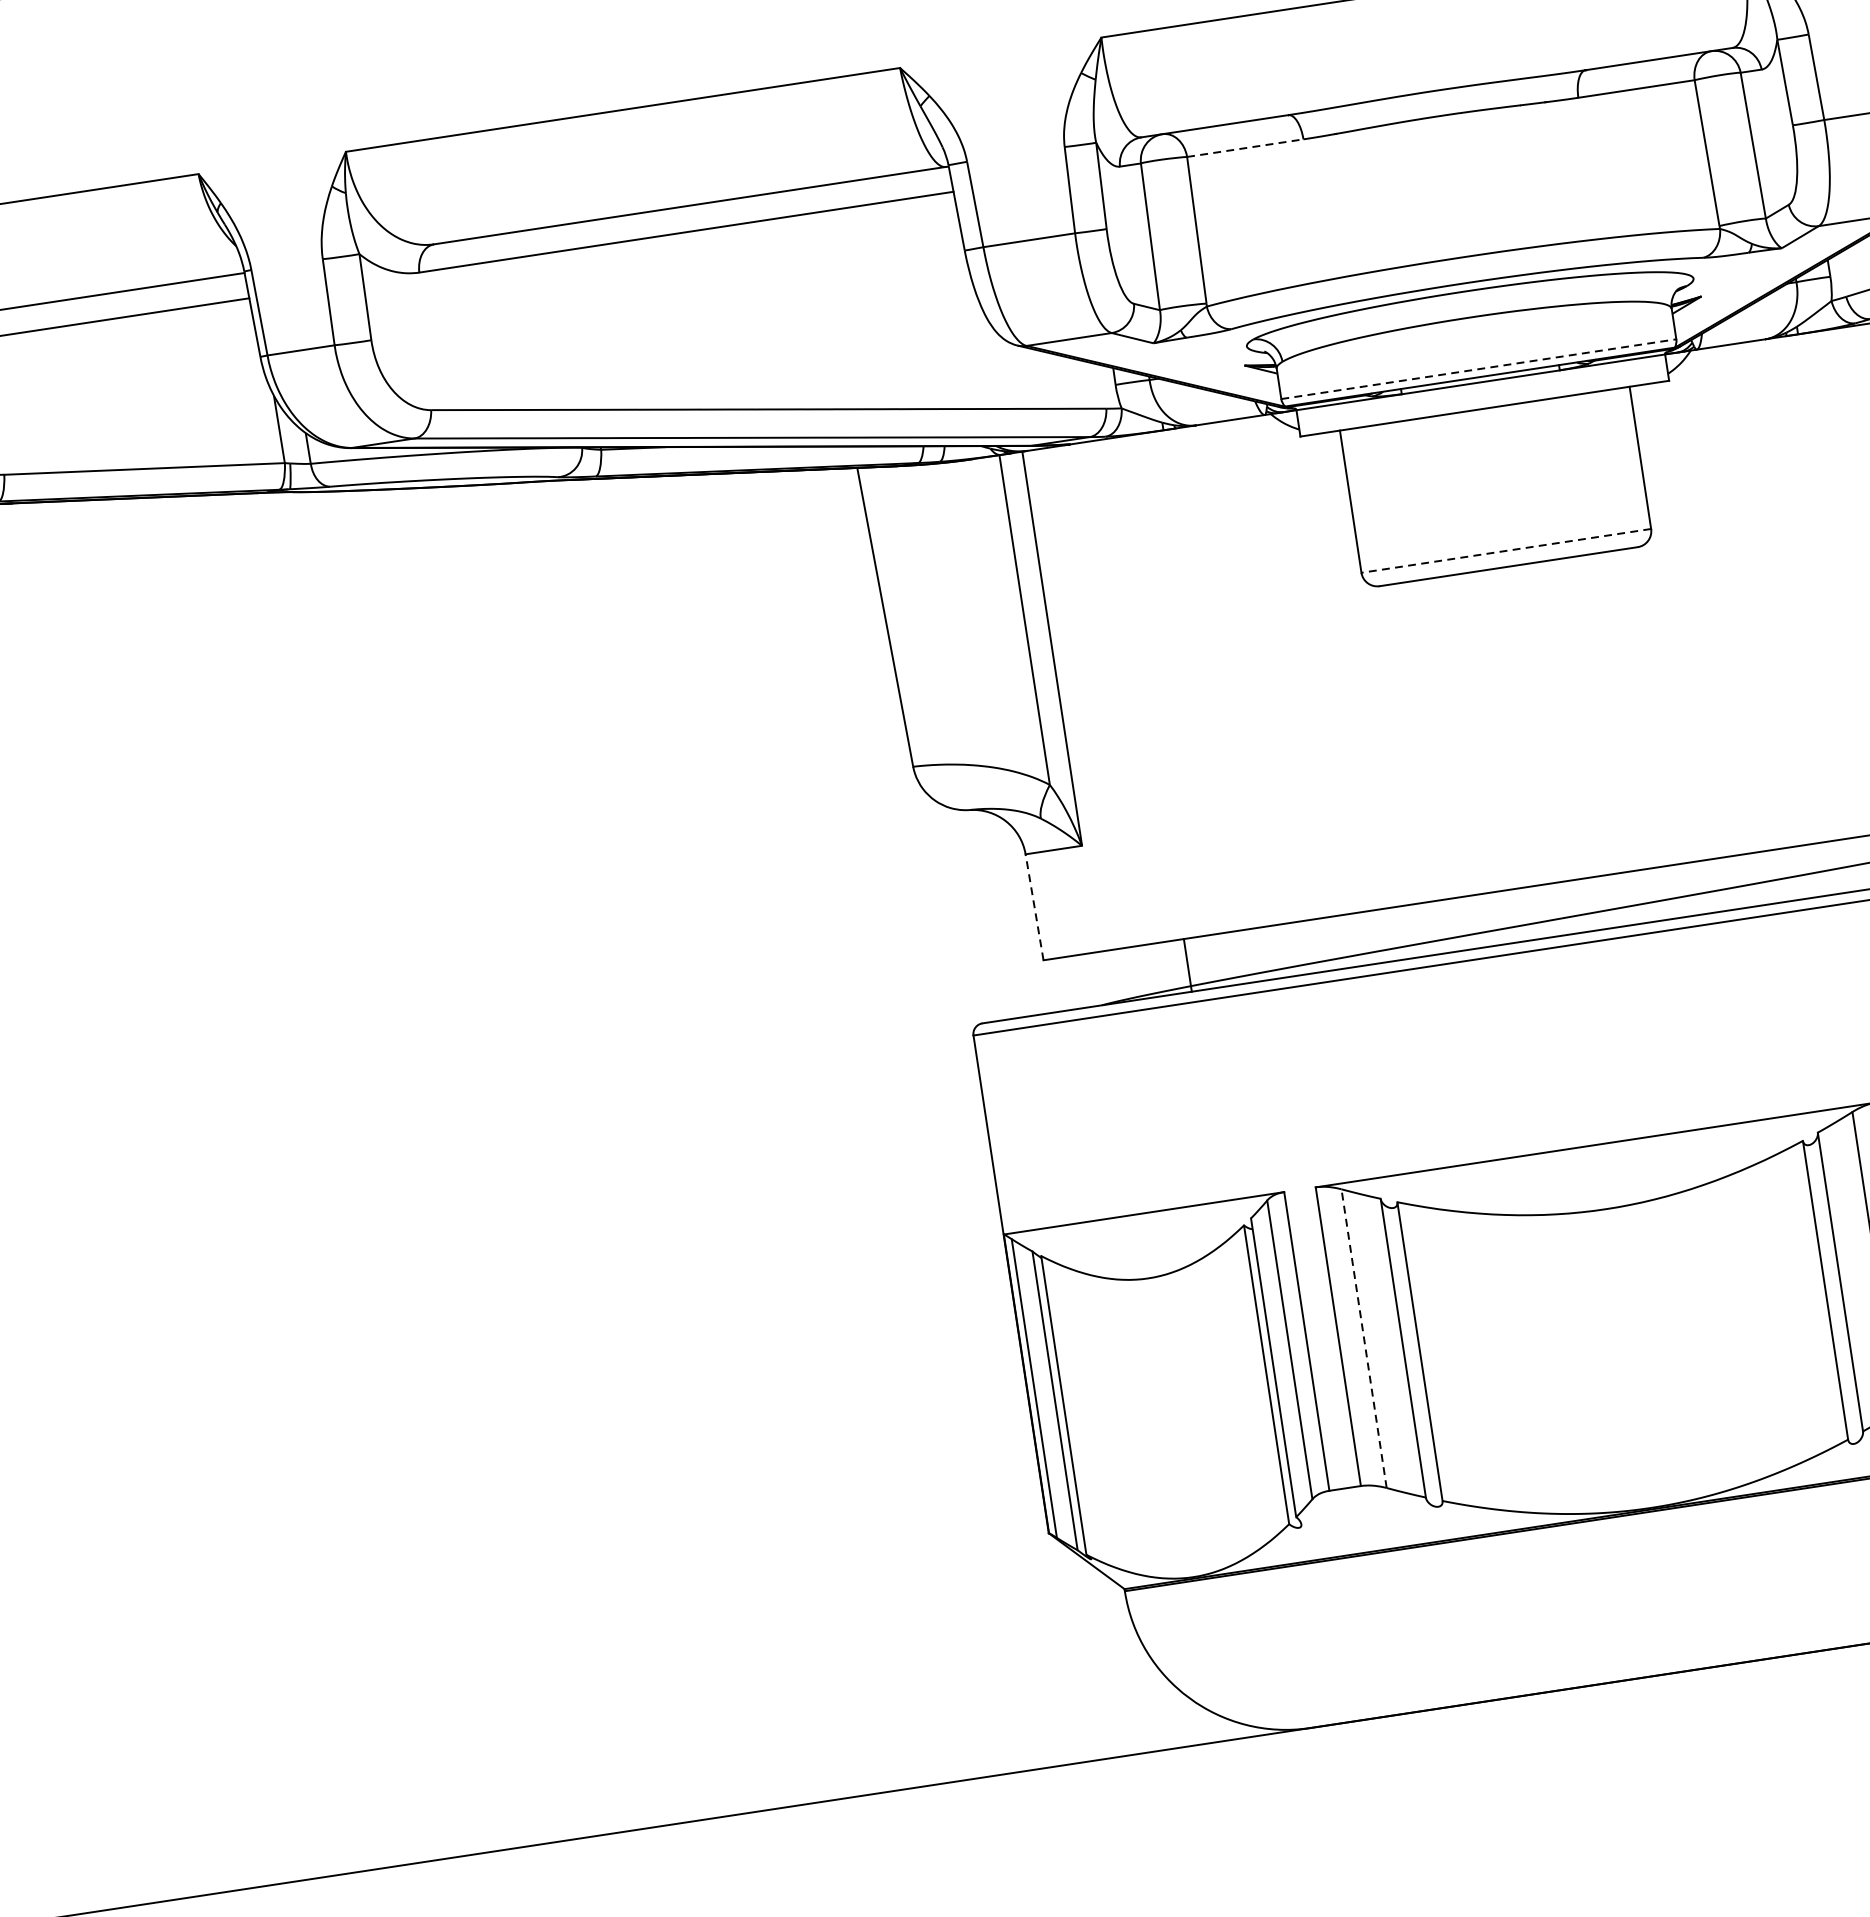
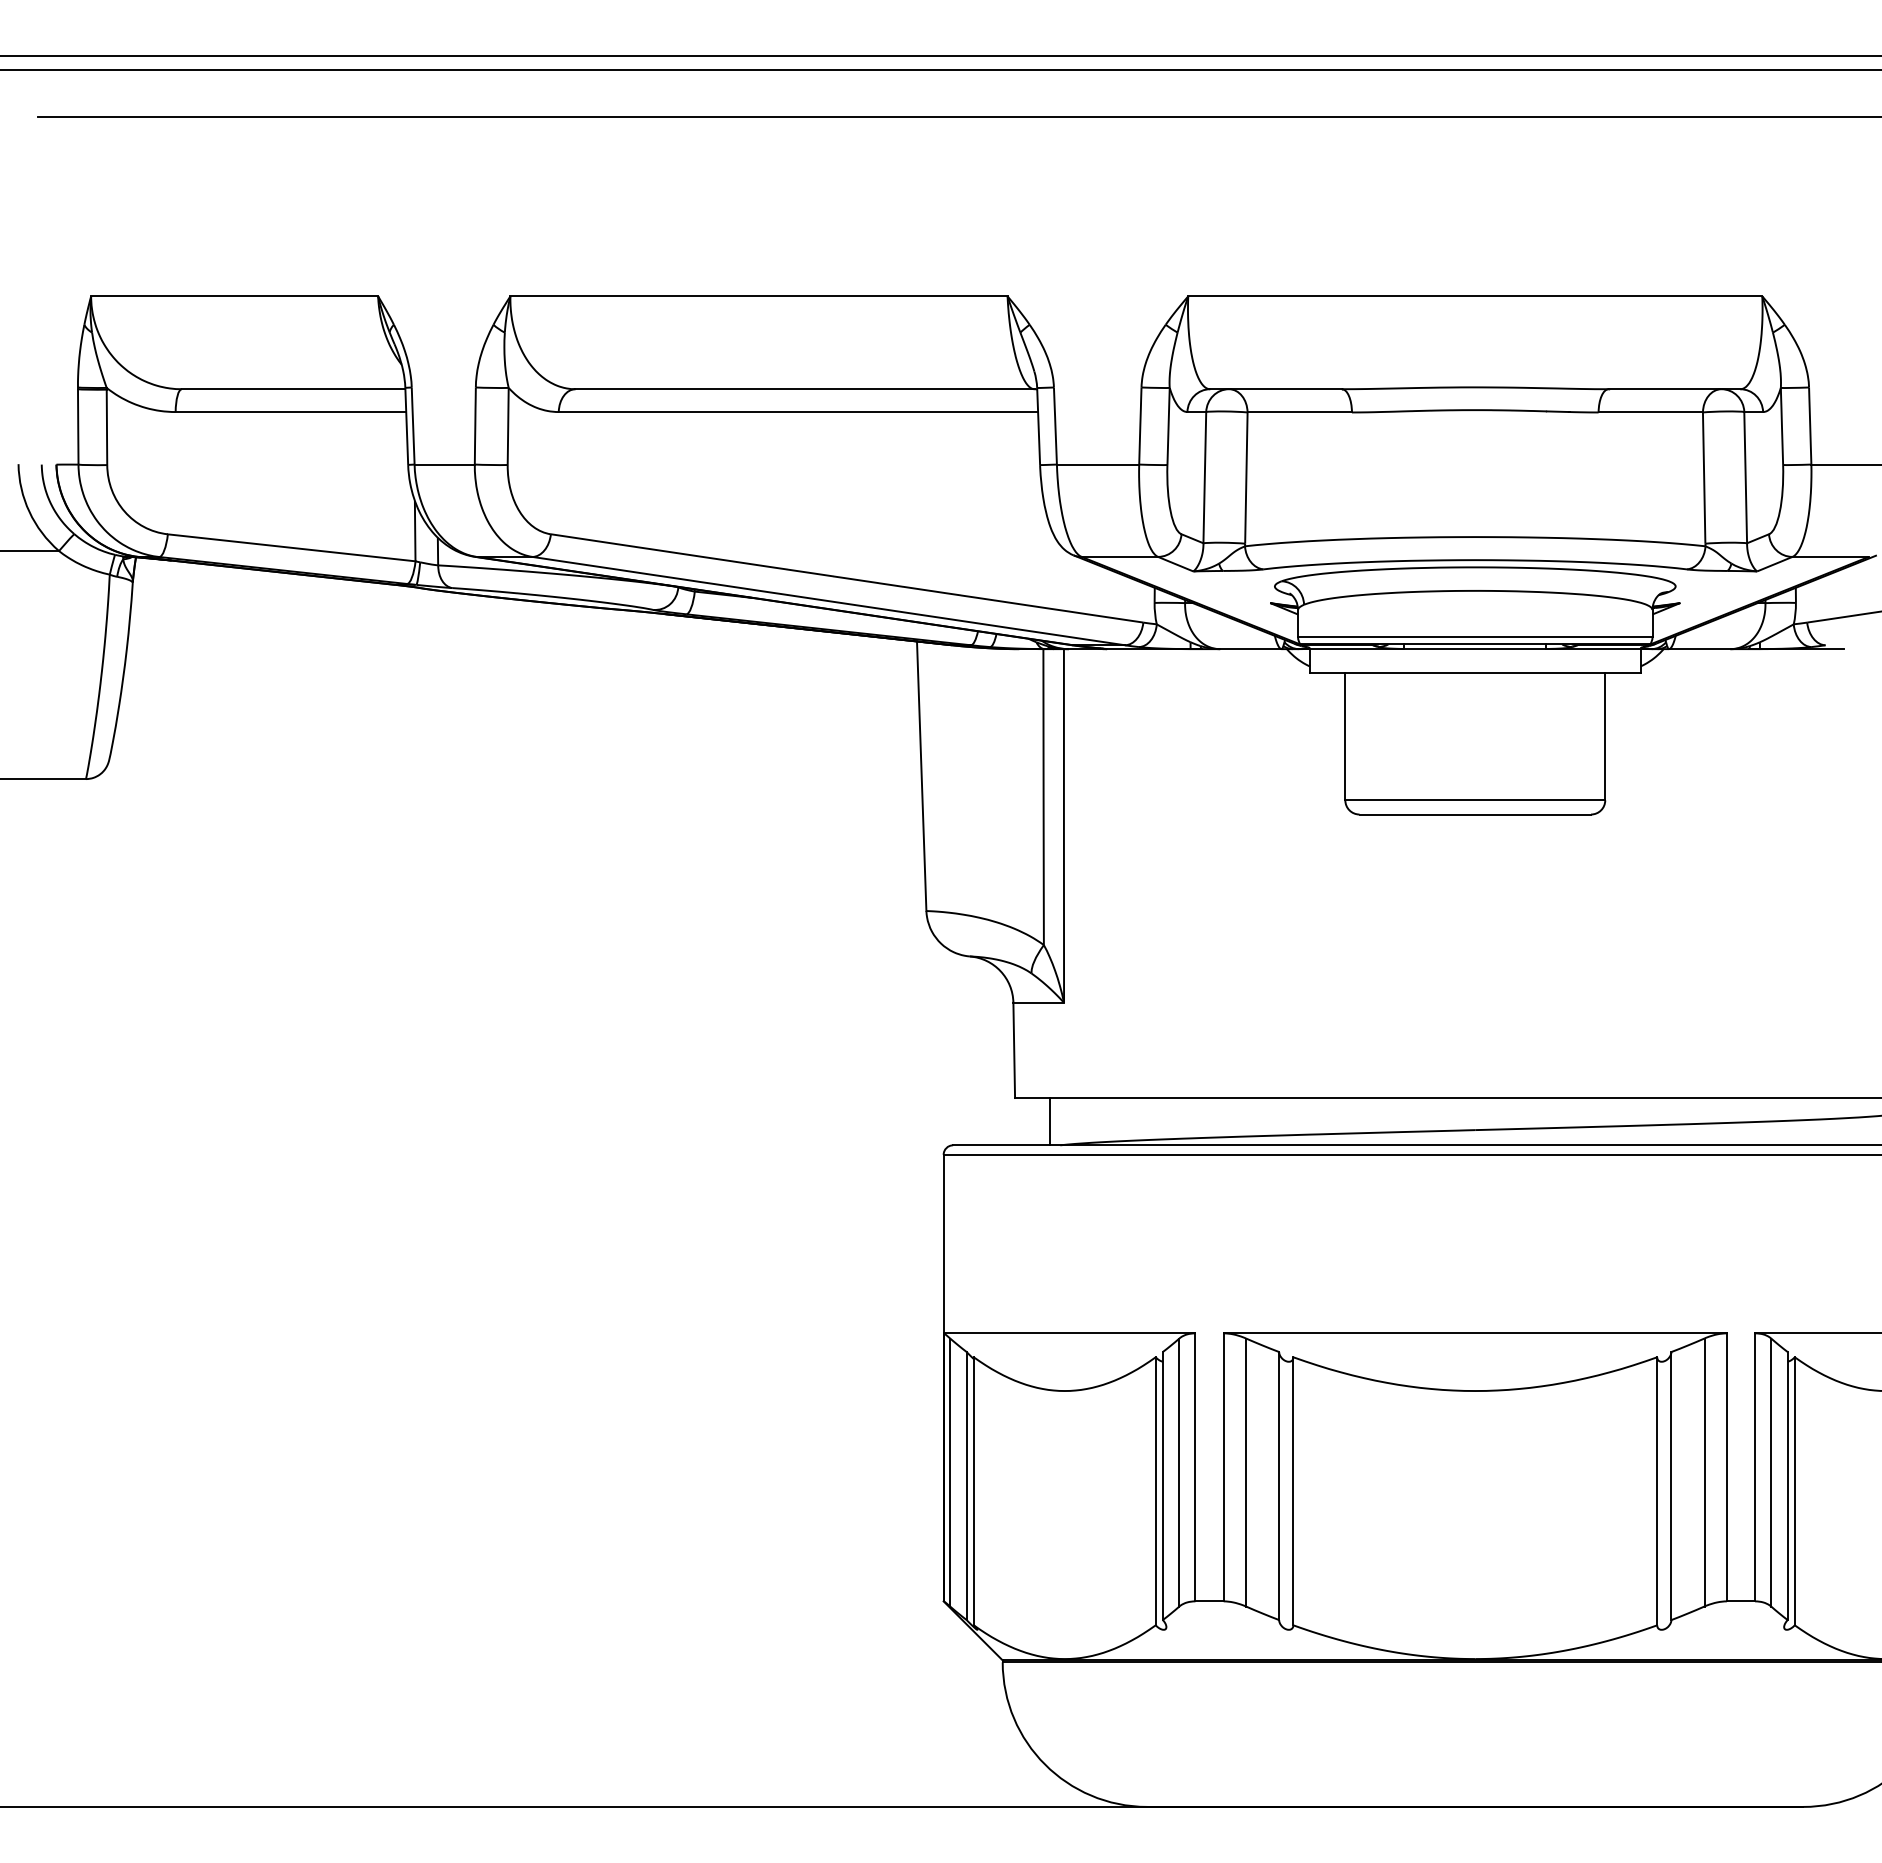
line: (1246, 148) -> (1300, 412), dashed -> solid
line: (1479, 369) -> (1475, 637), dashed -> solid
line: (1506, 551) -> (1475, 800), dashed -> solid
line: (1034, 907) -> (1014, 1050), dashed -> solid
line: (1187, 965) -> (1049, 1121), moved
line: (1364, 1338) -> (1246, 1472), dashed -> solid

